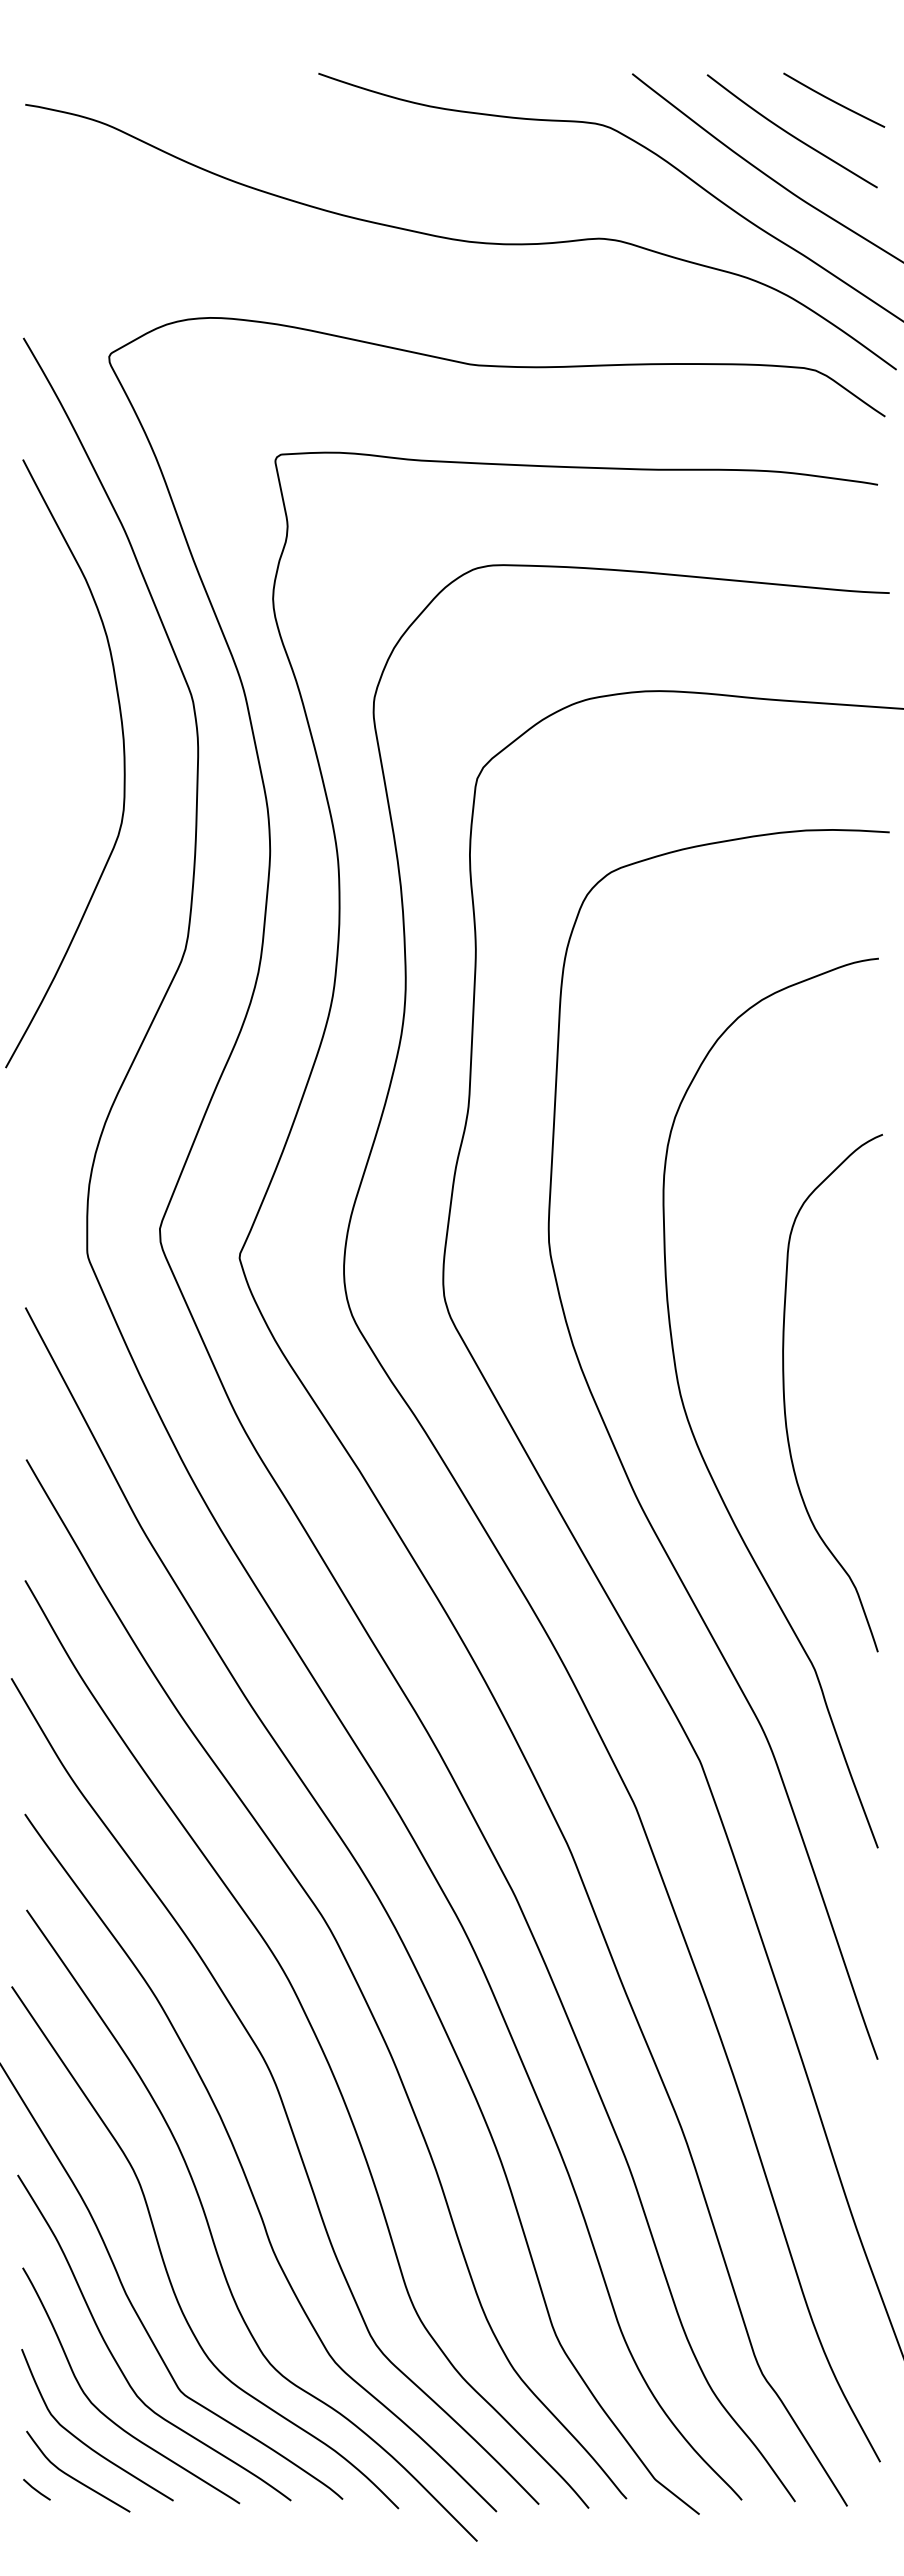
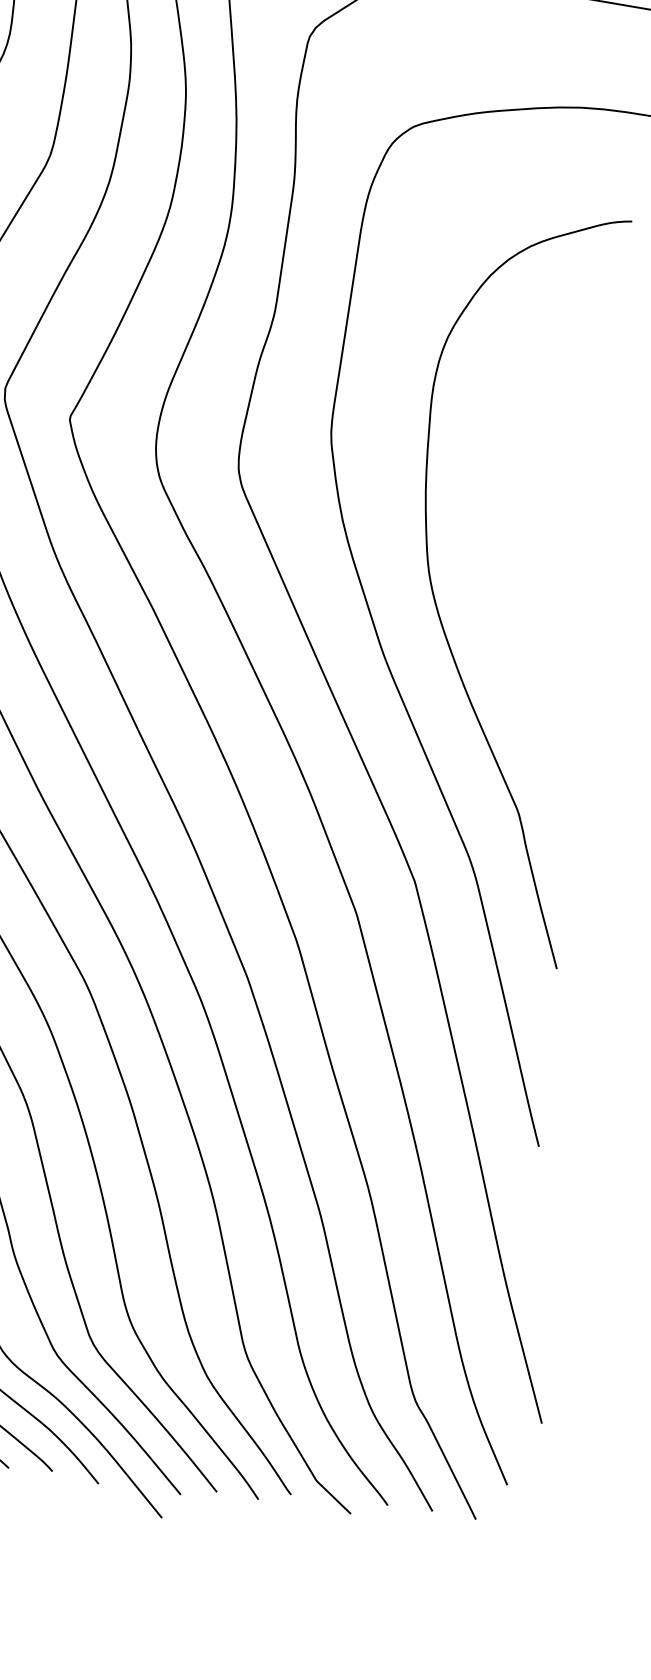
curve: (785, 1400) -> (516, 585), removed

